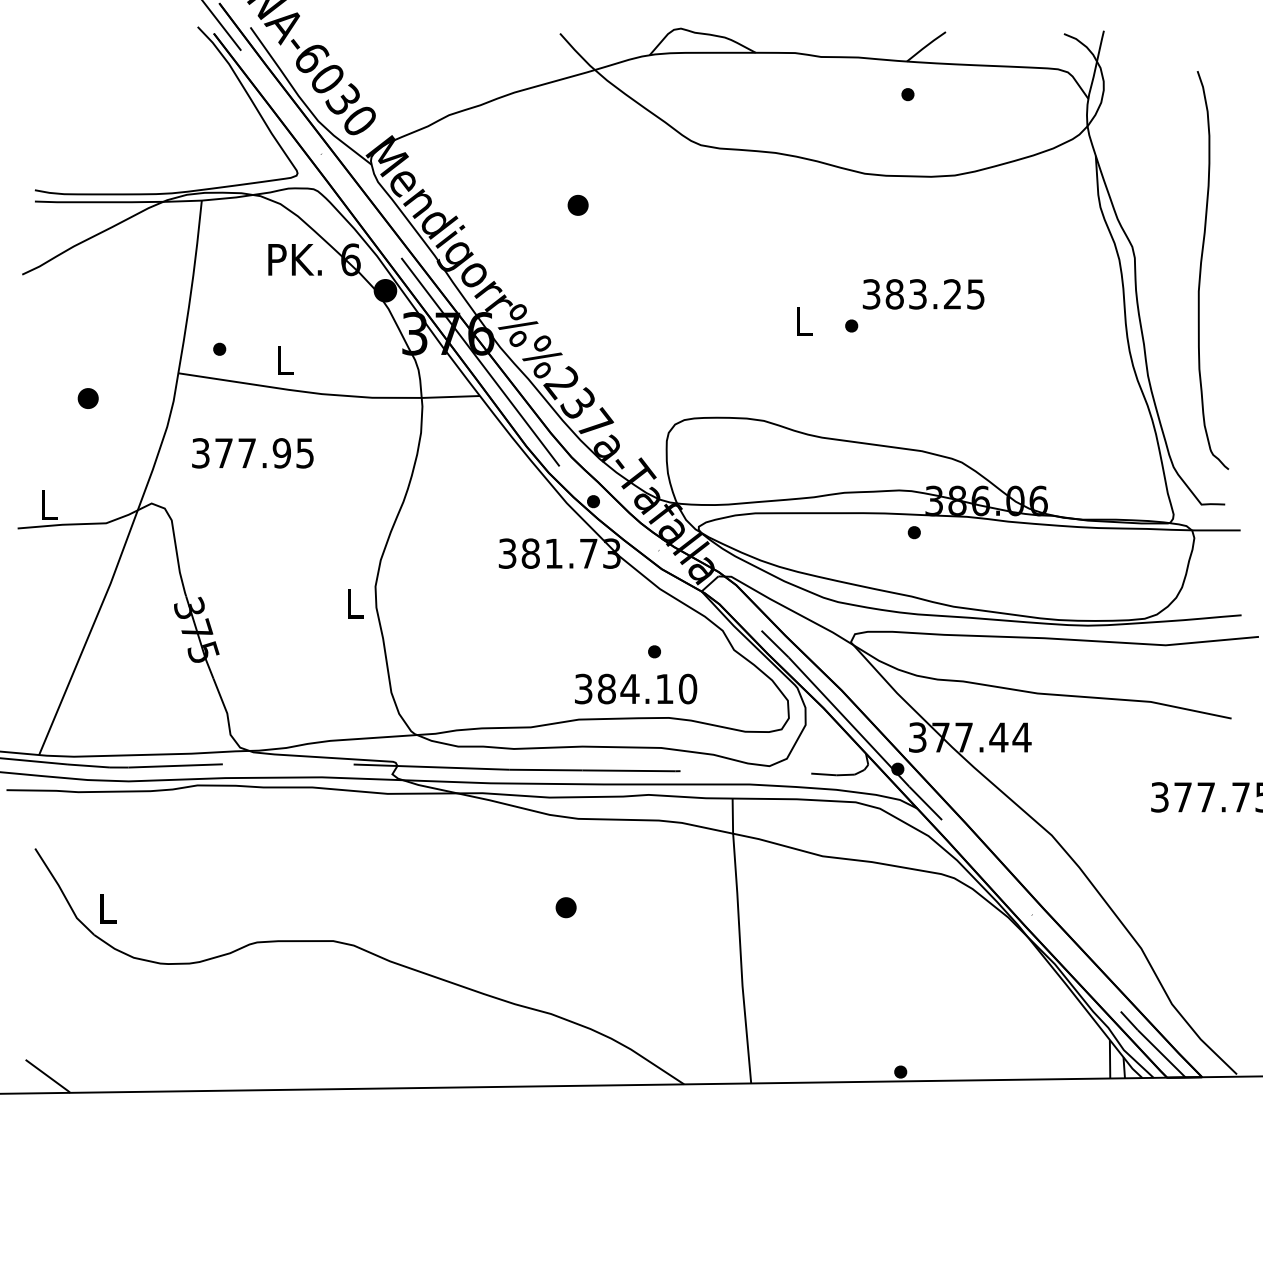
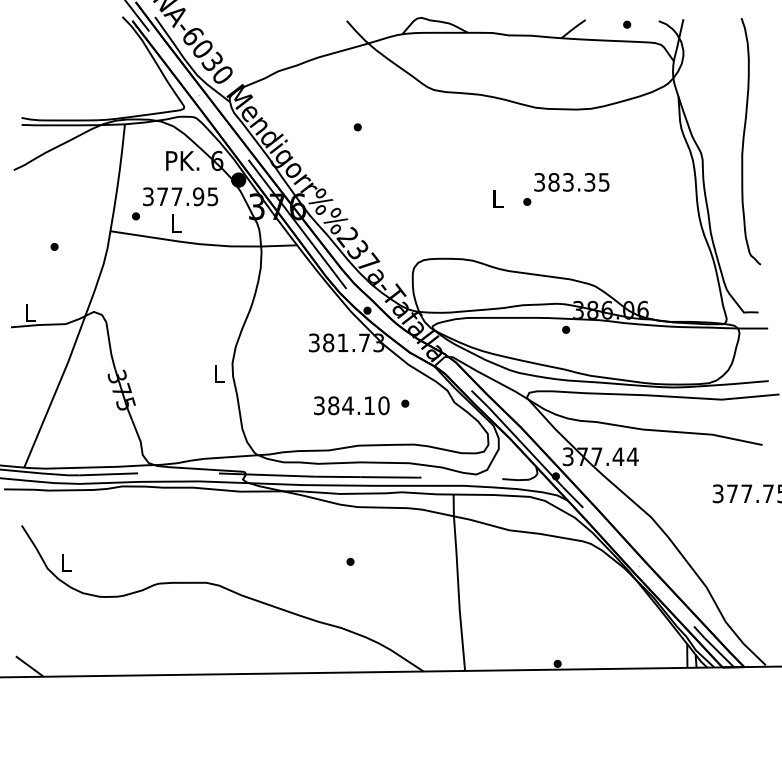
part: (908, 94) -> (627, 24), moved
part: (577, 205) -> (357, 127), size x0.62
curve: (1202, 270) -> (744, 141), moved
text: (952, 294) -> (589, 182), 383.25 -> 383.35
part: (88, 397) -> (54, 246), size x0.62
text: (252, 452) -> (180, 196), moved
text: (635, 688) -> (351, 405), moved
part: (566, 906) -> (350, 561), size x0.62

